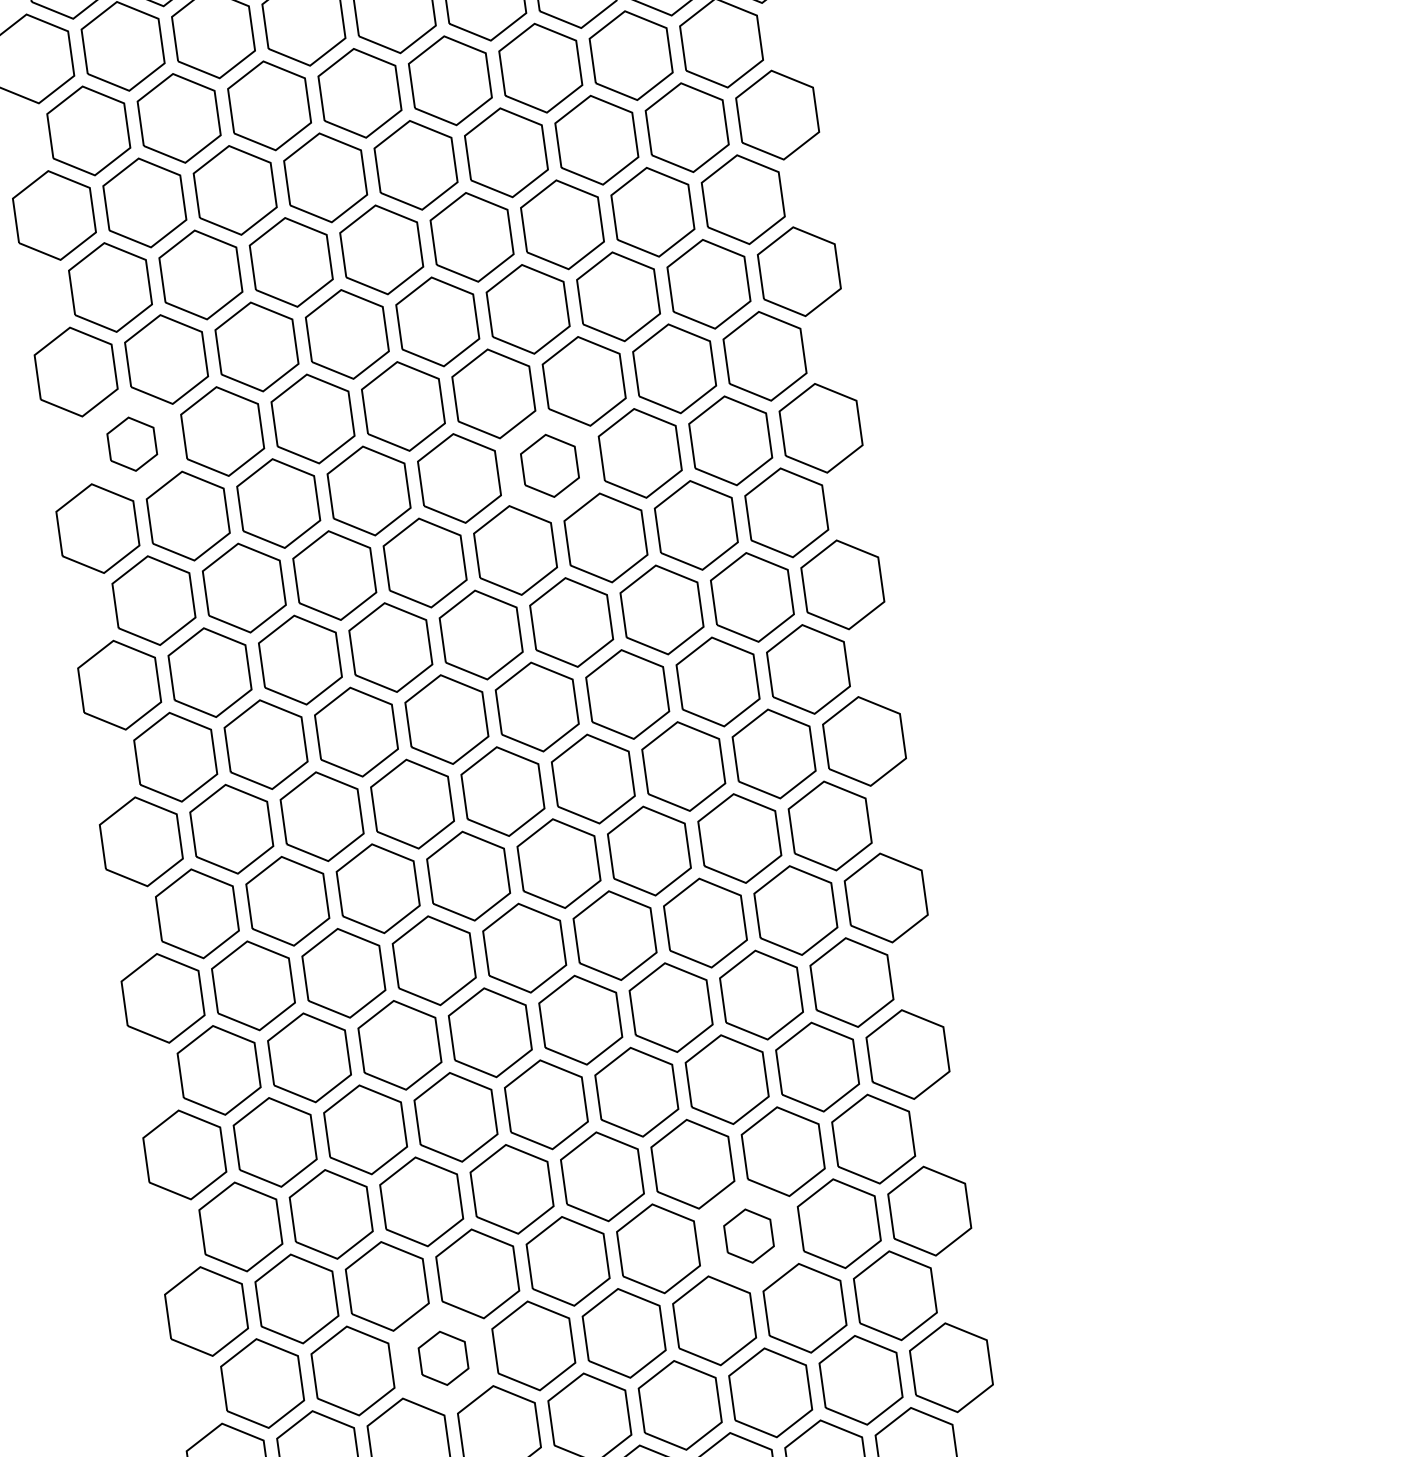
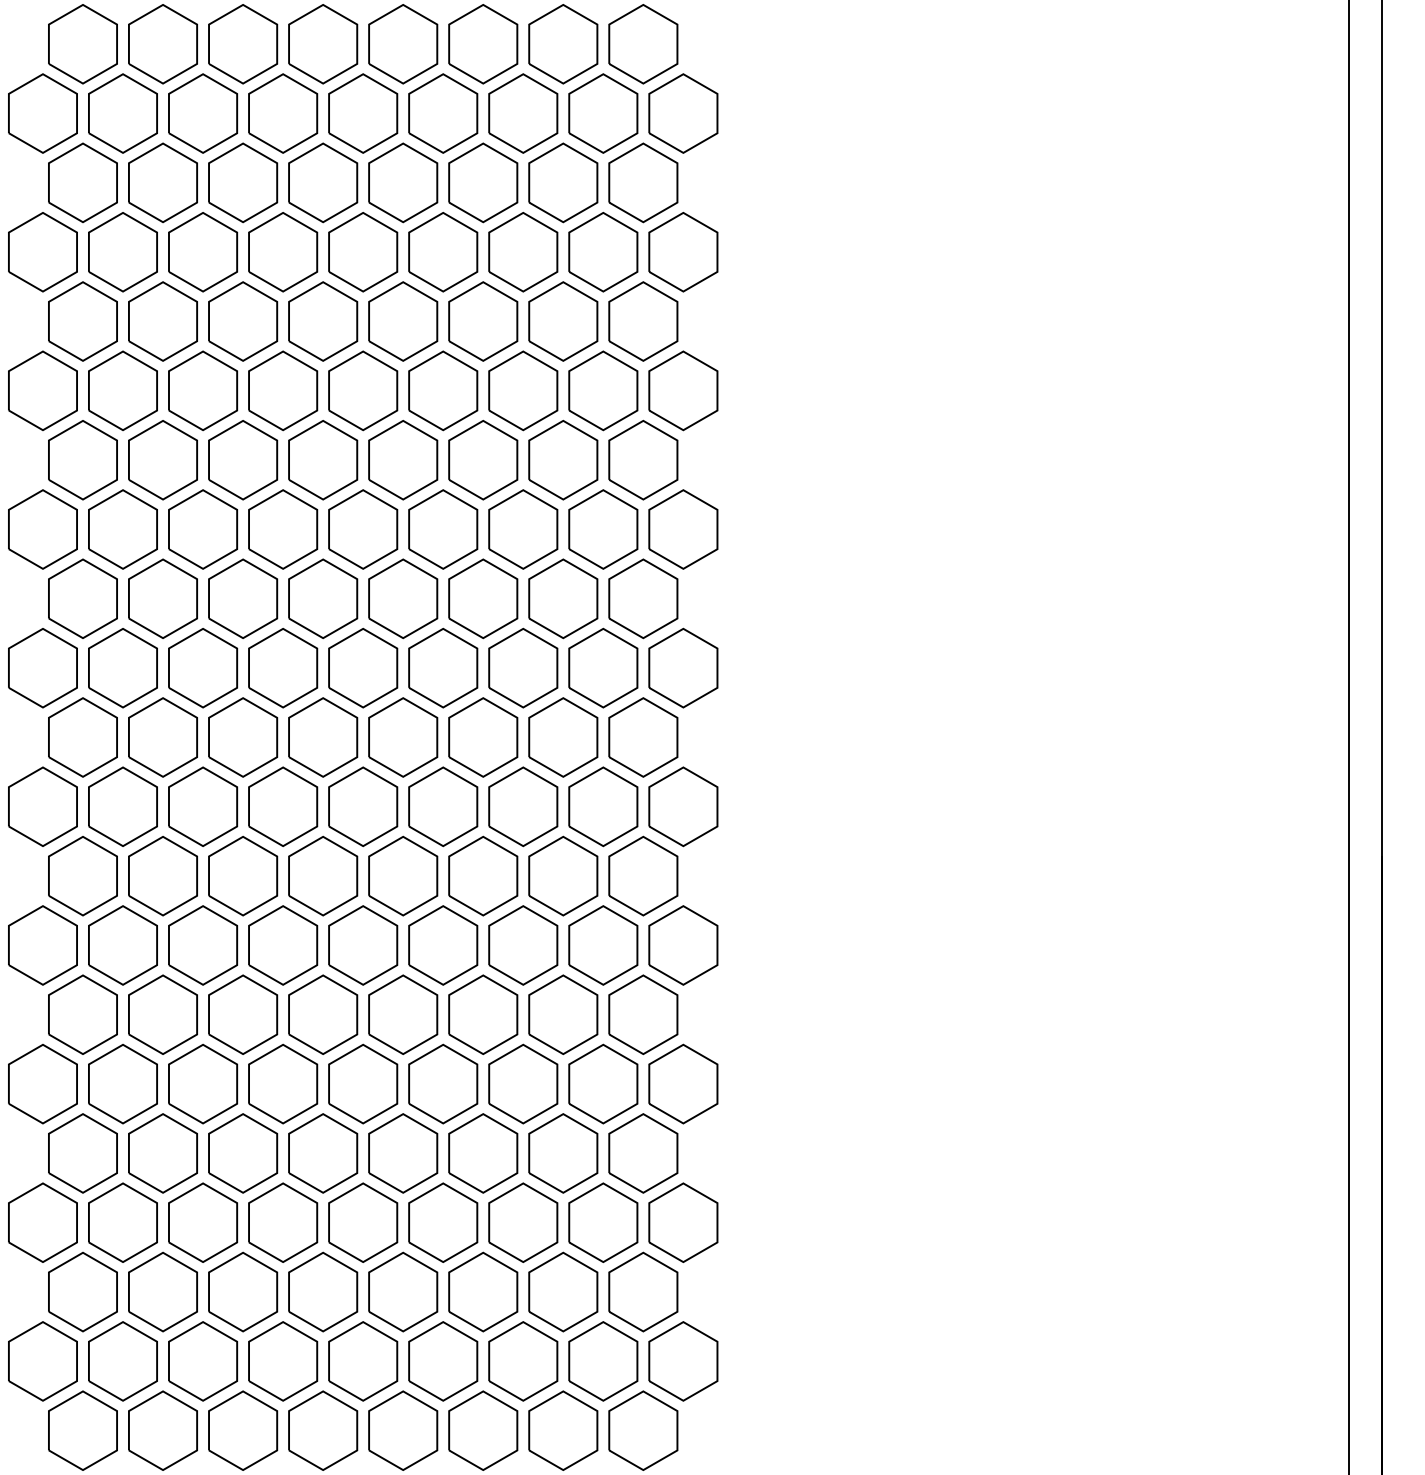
part: (131, 444) -> (82, 460), size x1.67
part: (550, 465) -> (443, 529), size x1.43
part: (749, 1235) -> (523, 1222), size x1.67
part: (443, 1357) -> (243, 1291), size x1.67

